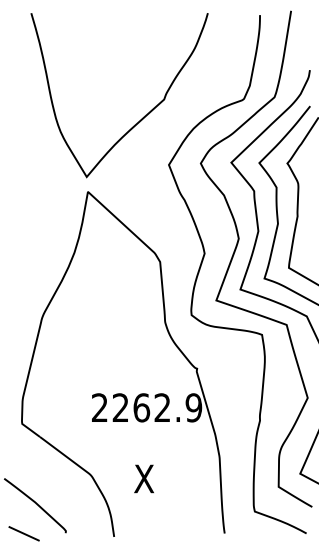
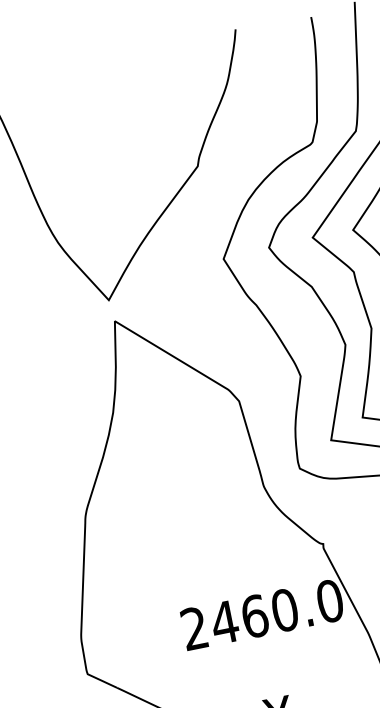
text: (157, 407) -> (277, 611), 2262.9 -> 2460.0

